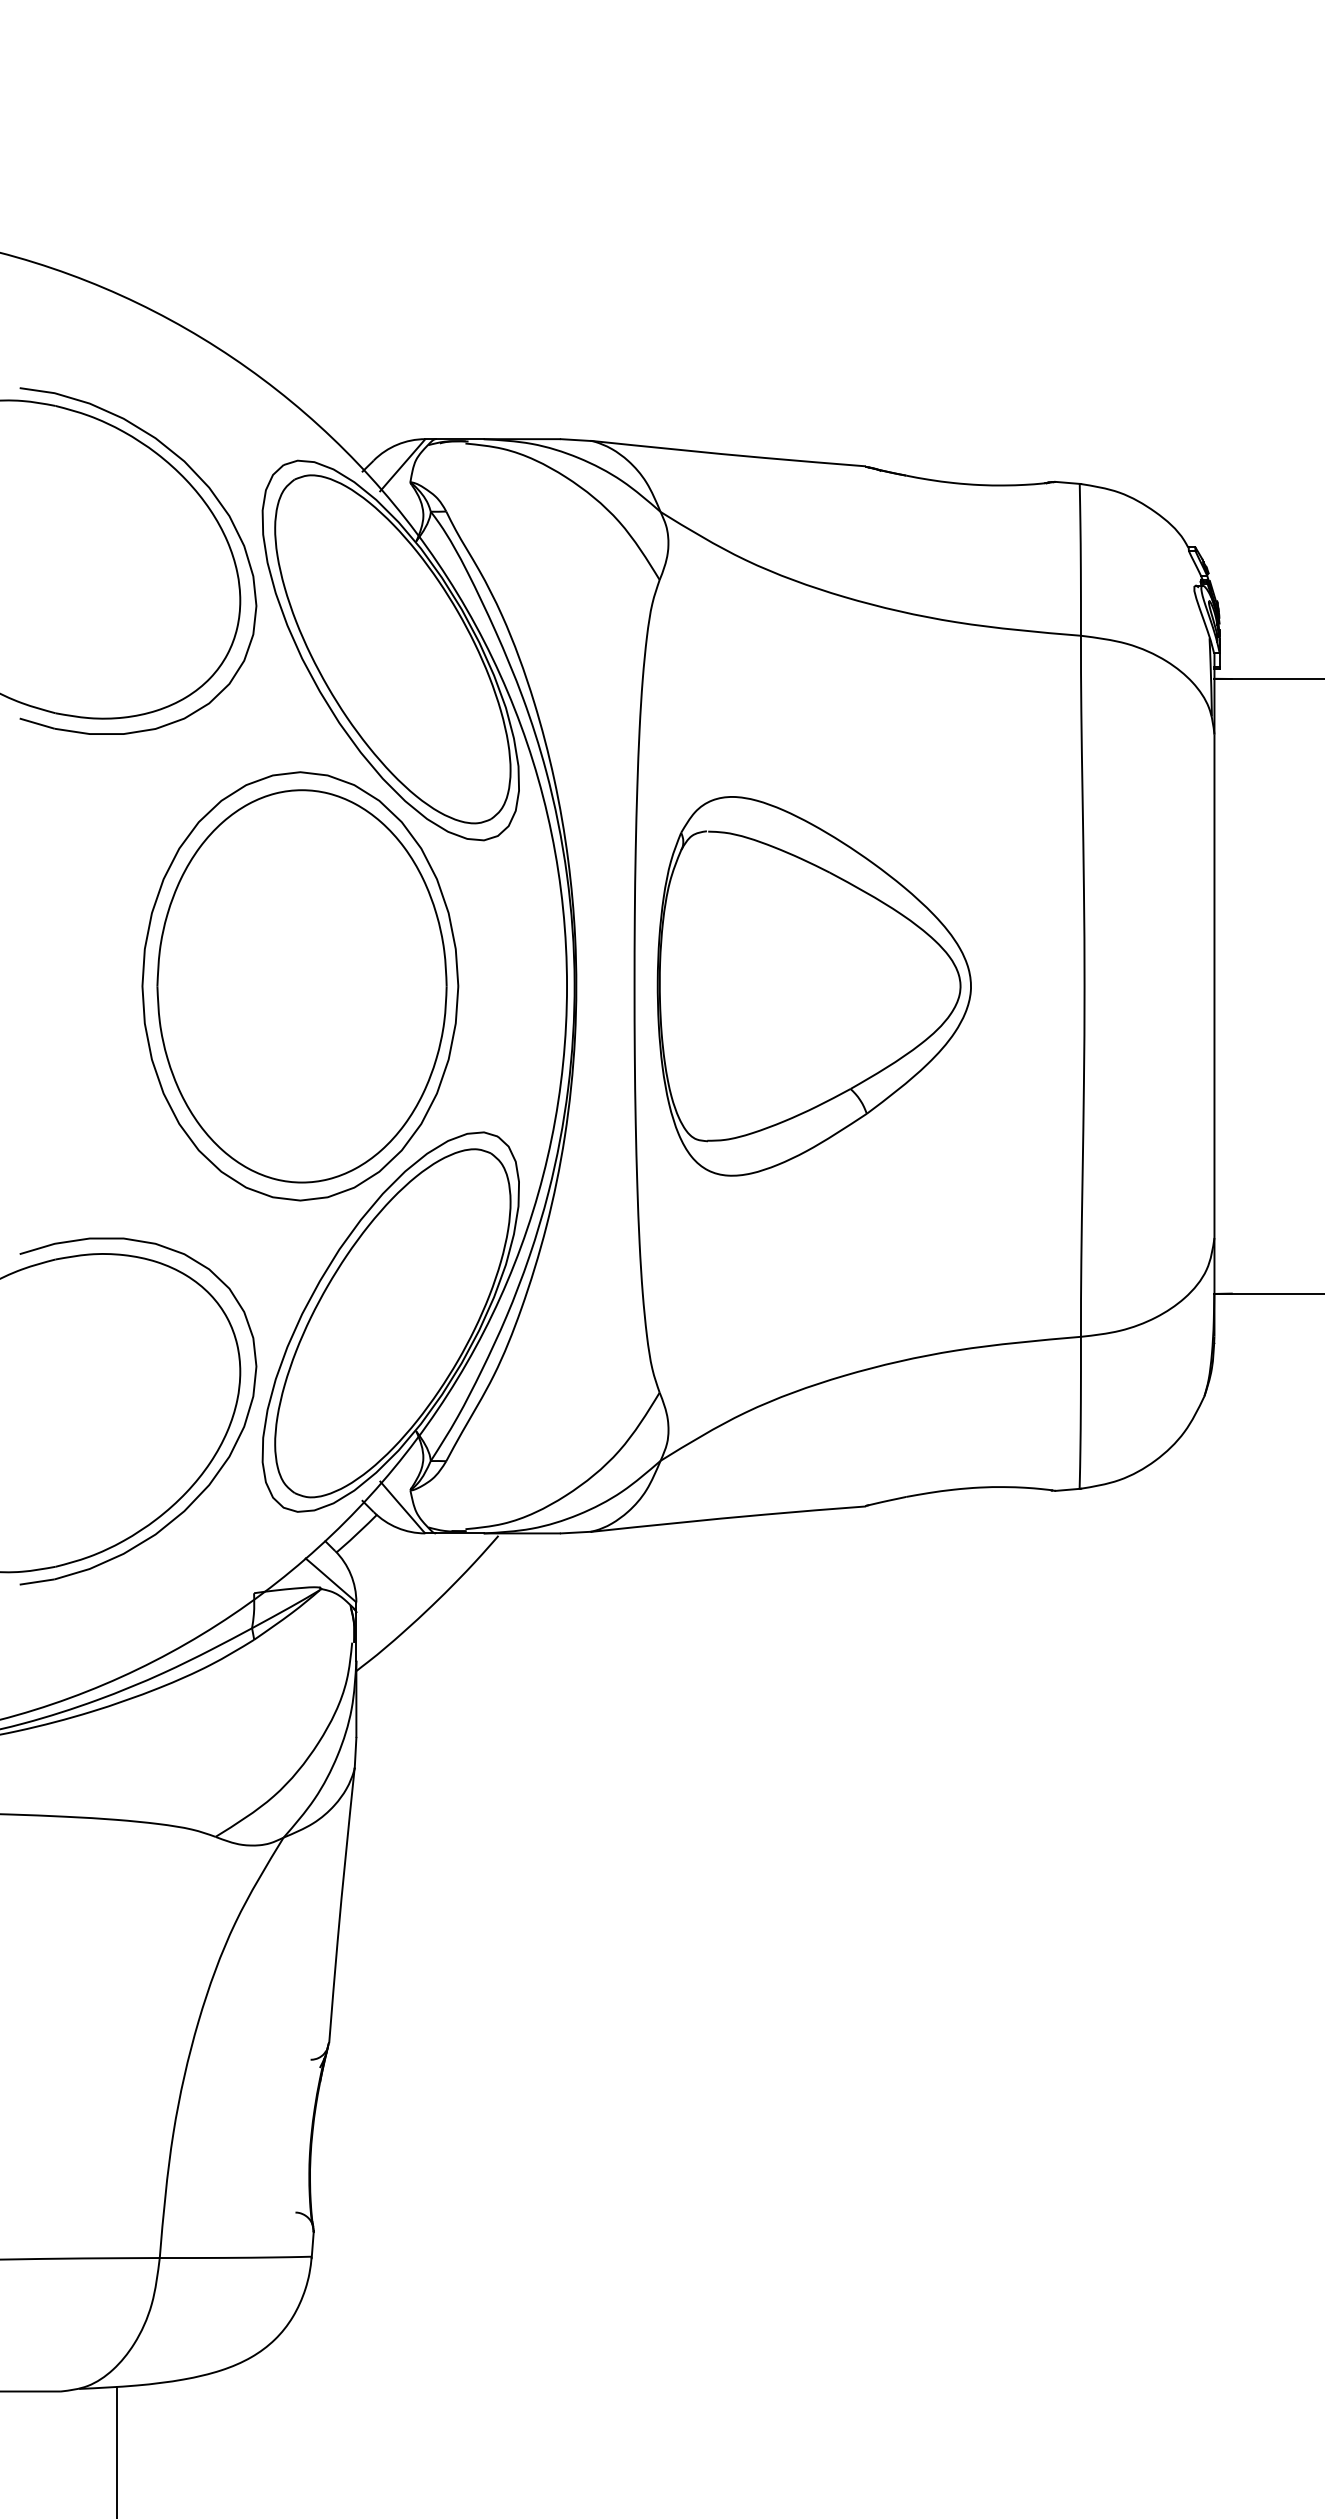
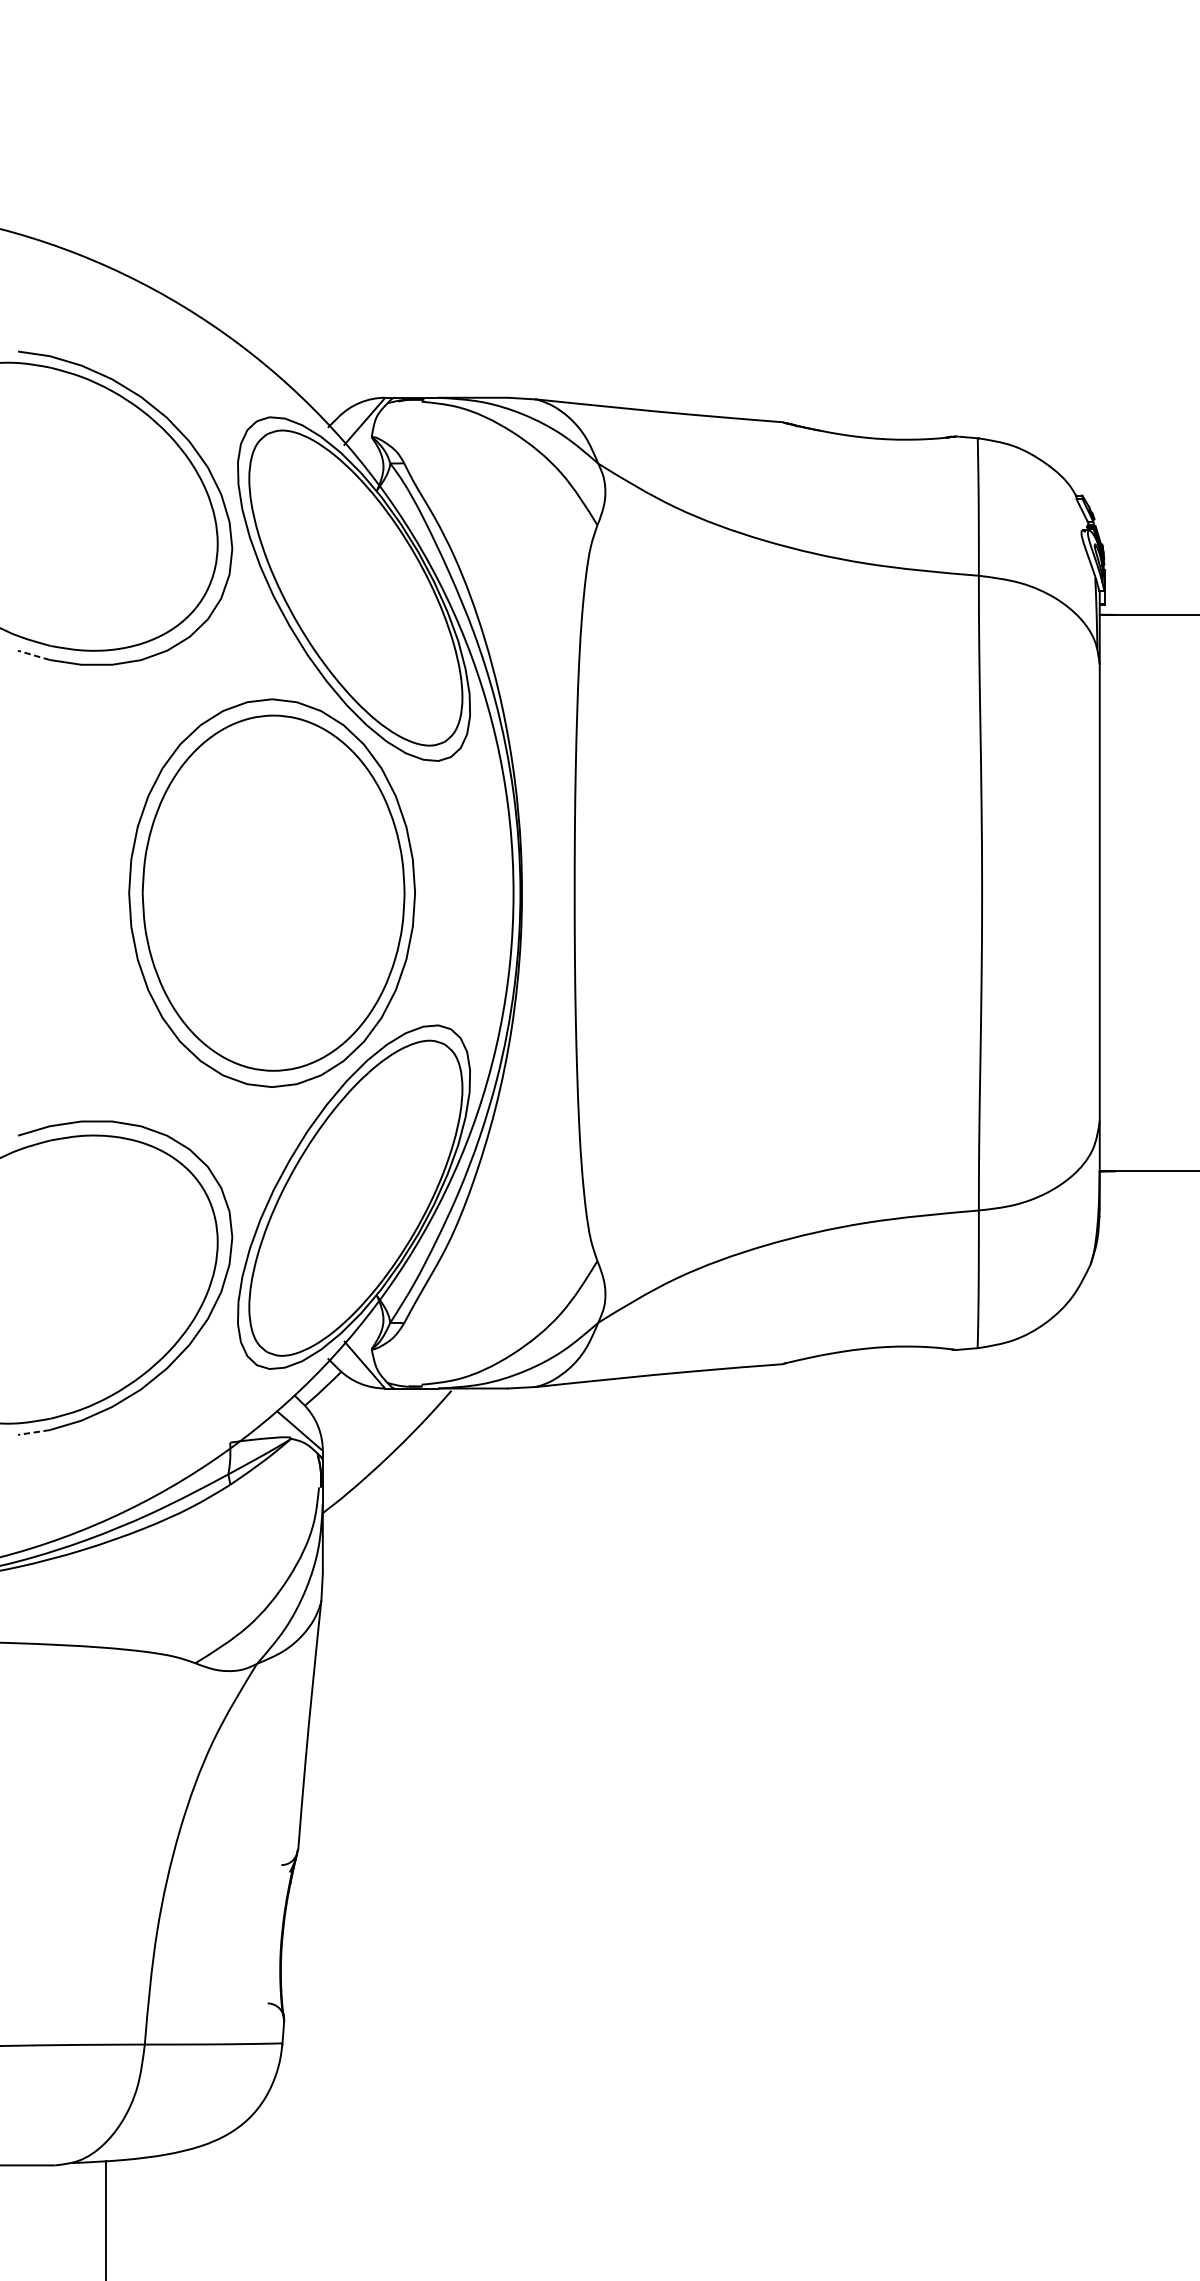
line: (36, 723) -> (33, 655), solid -> dashed
part: (813, 986) -> (736, 893), removed
line: (37, 1582) -> (34, 1432), solid -> dashed

